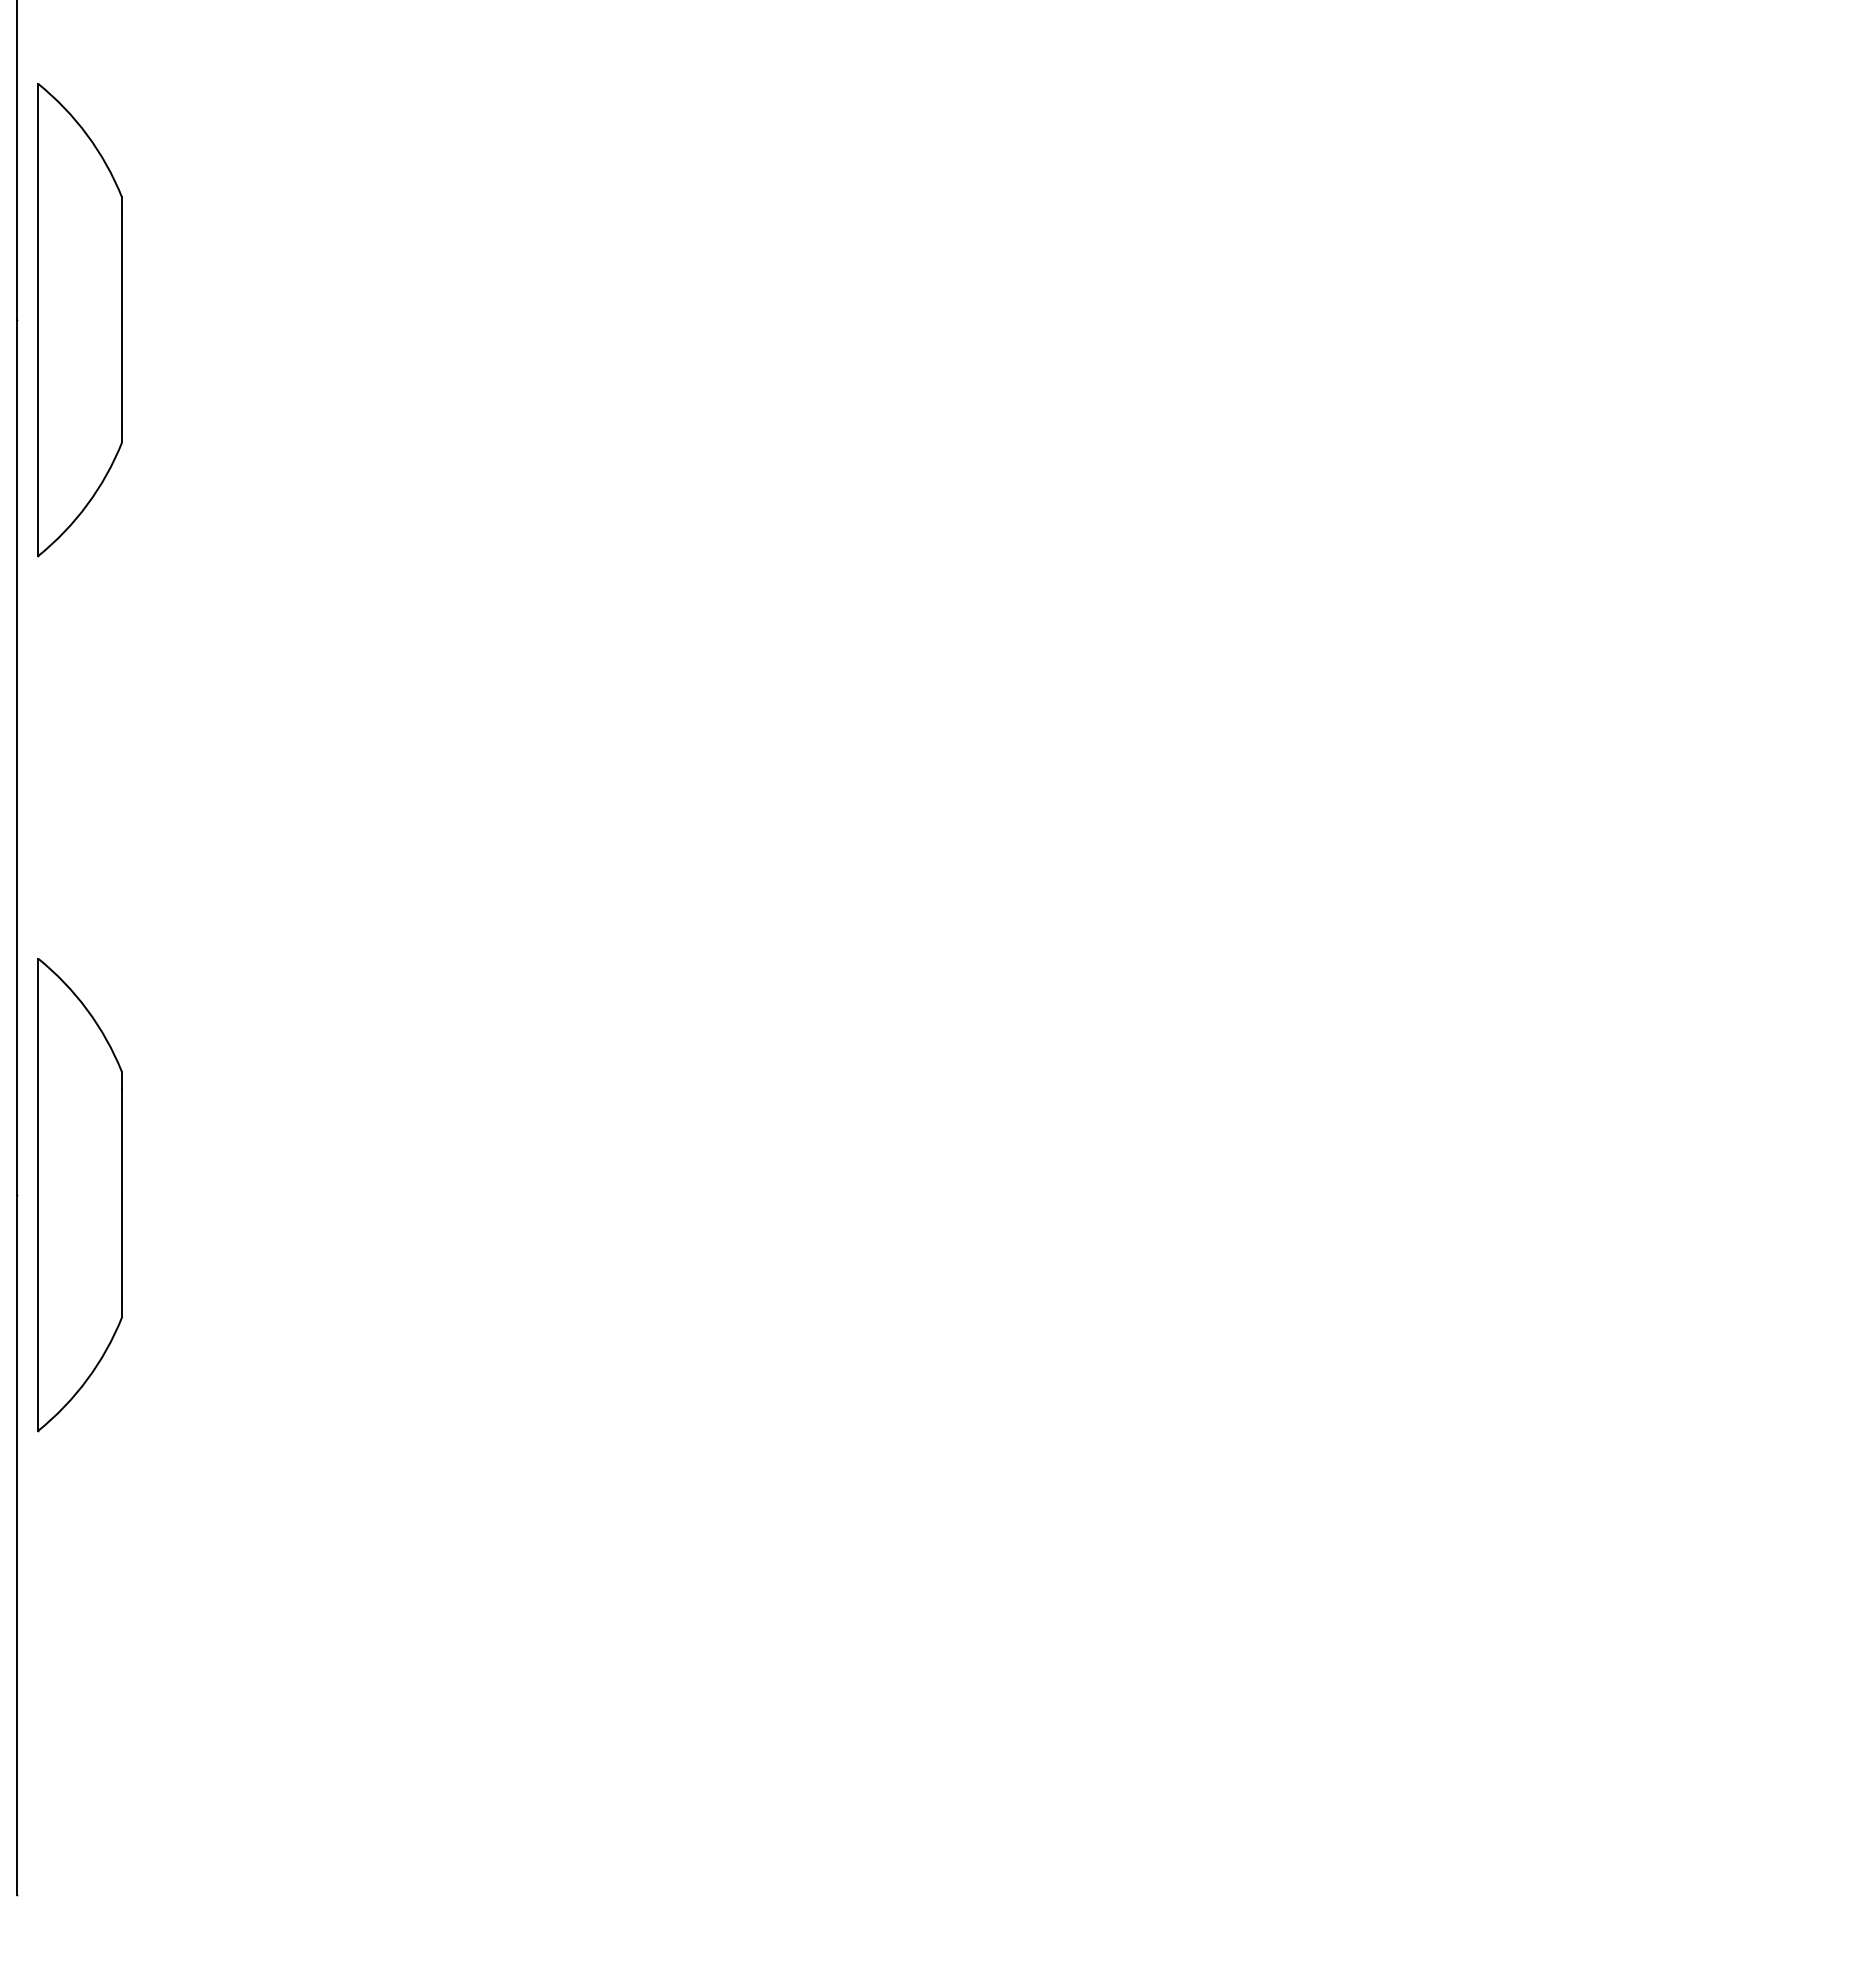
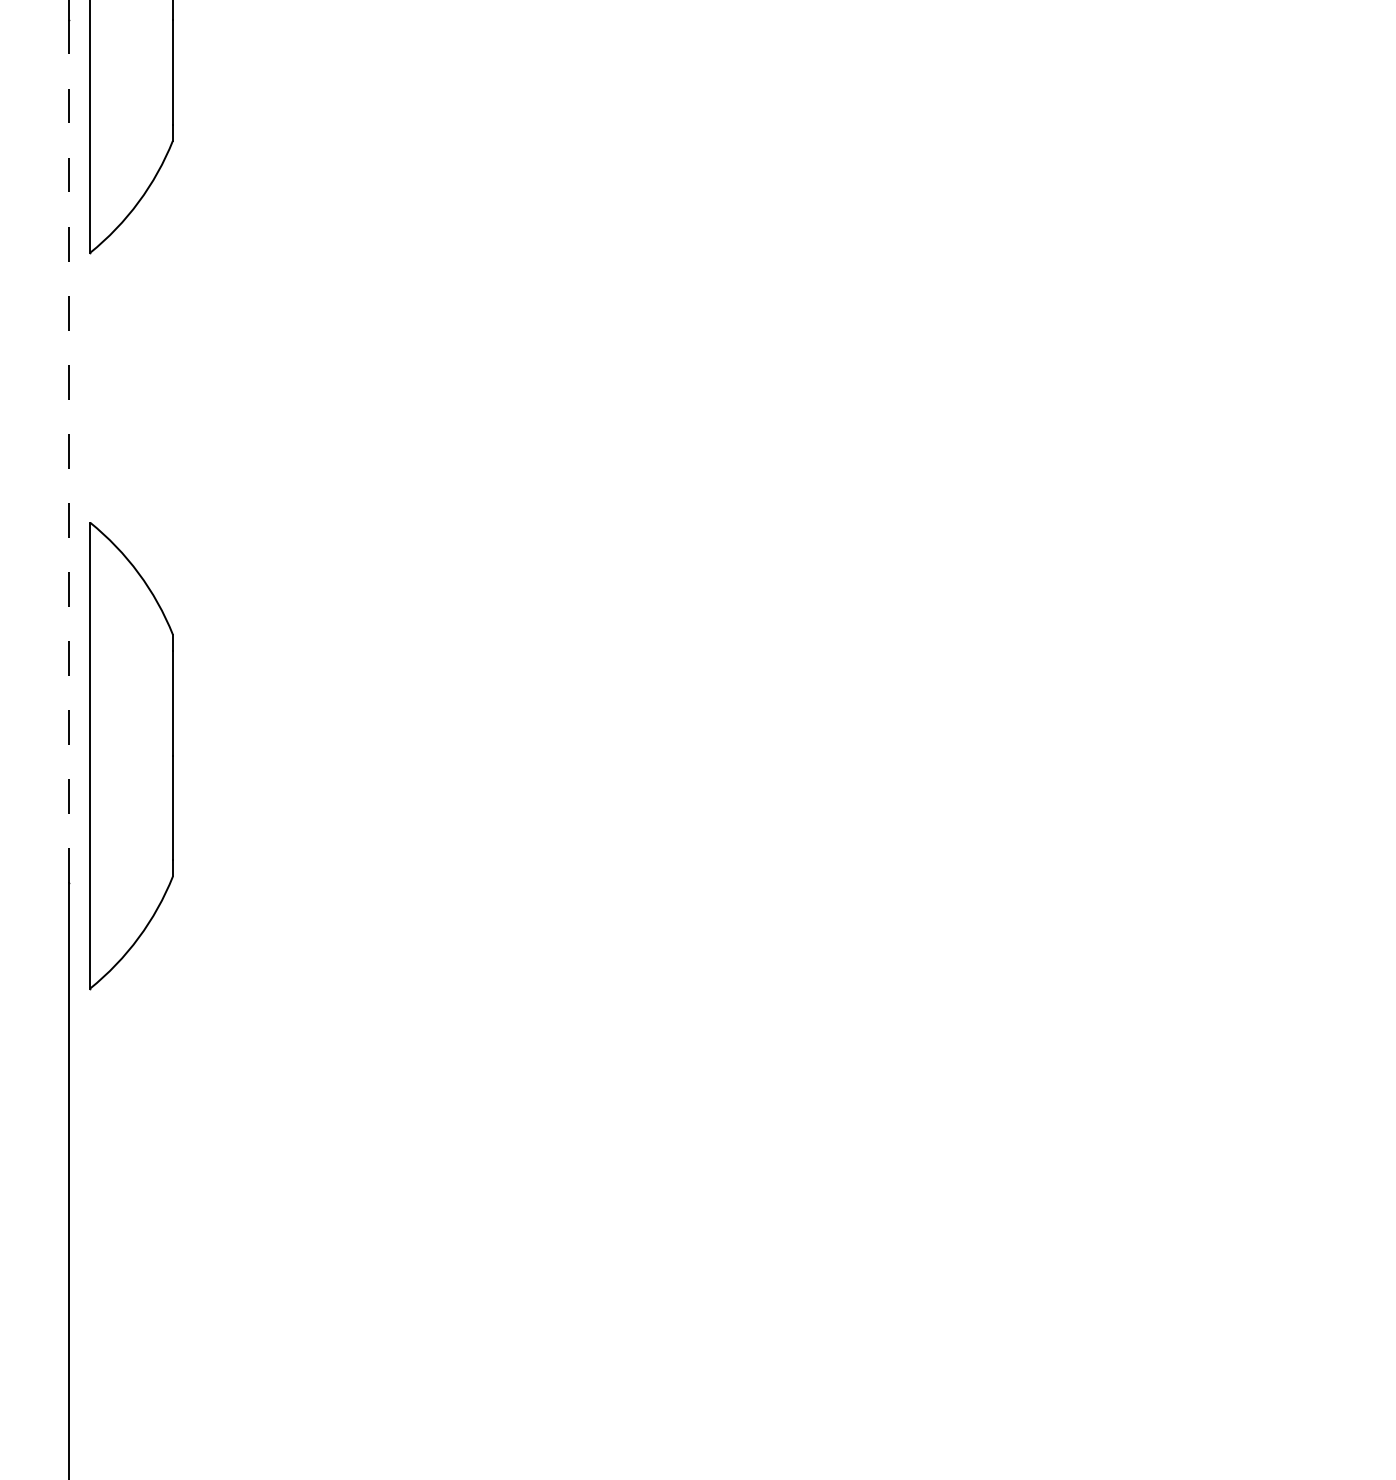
line: (17, 756) -> (69, 450), solid -> dashed
part: (79, 1195) -> (130, 756), moved

